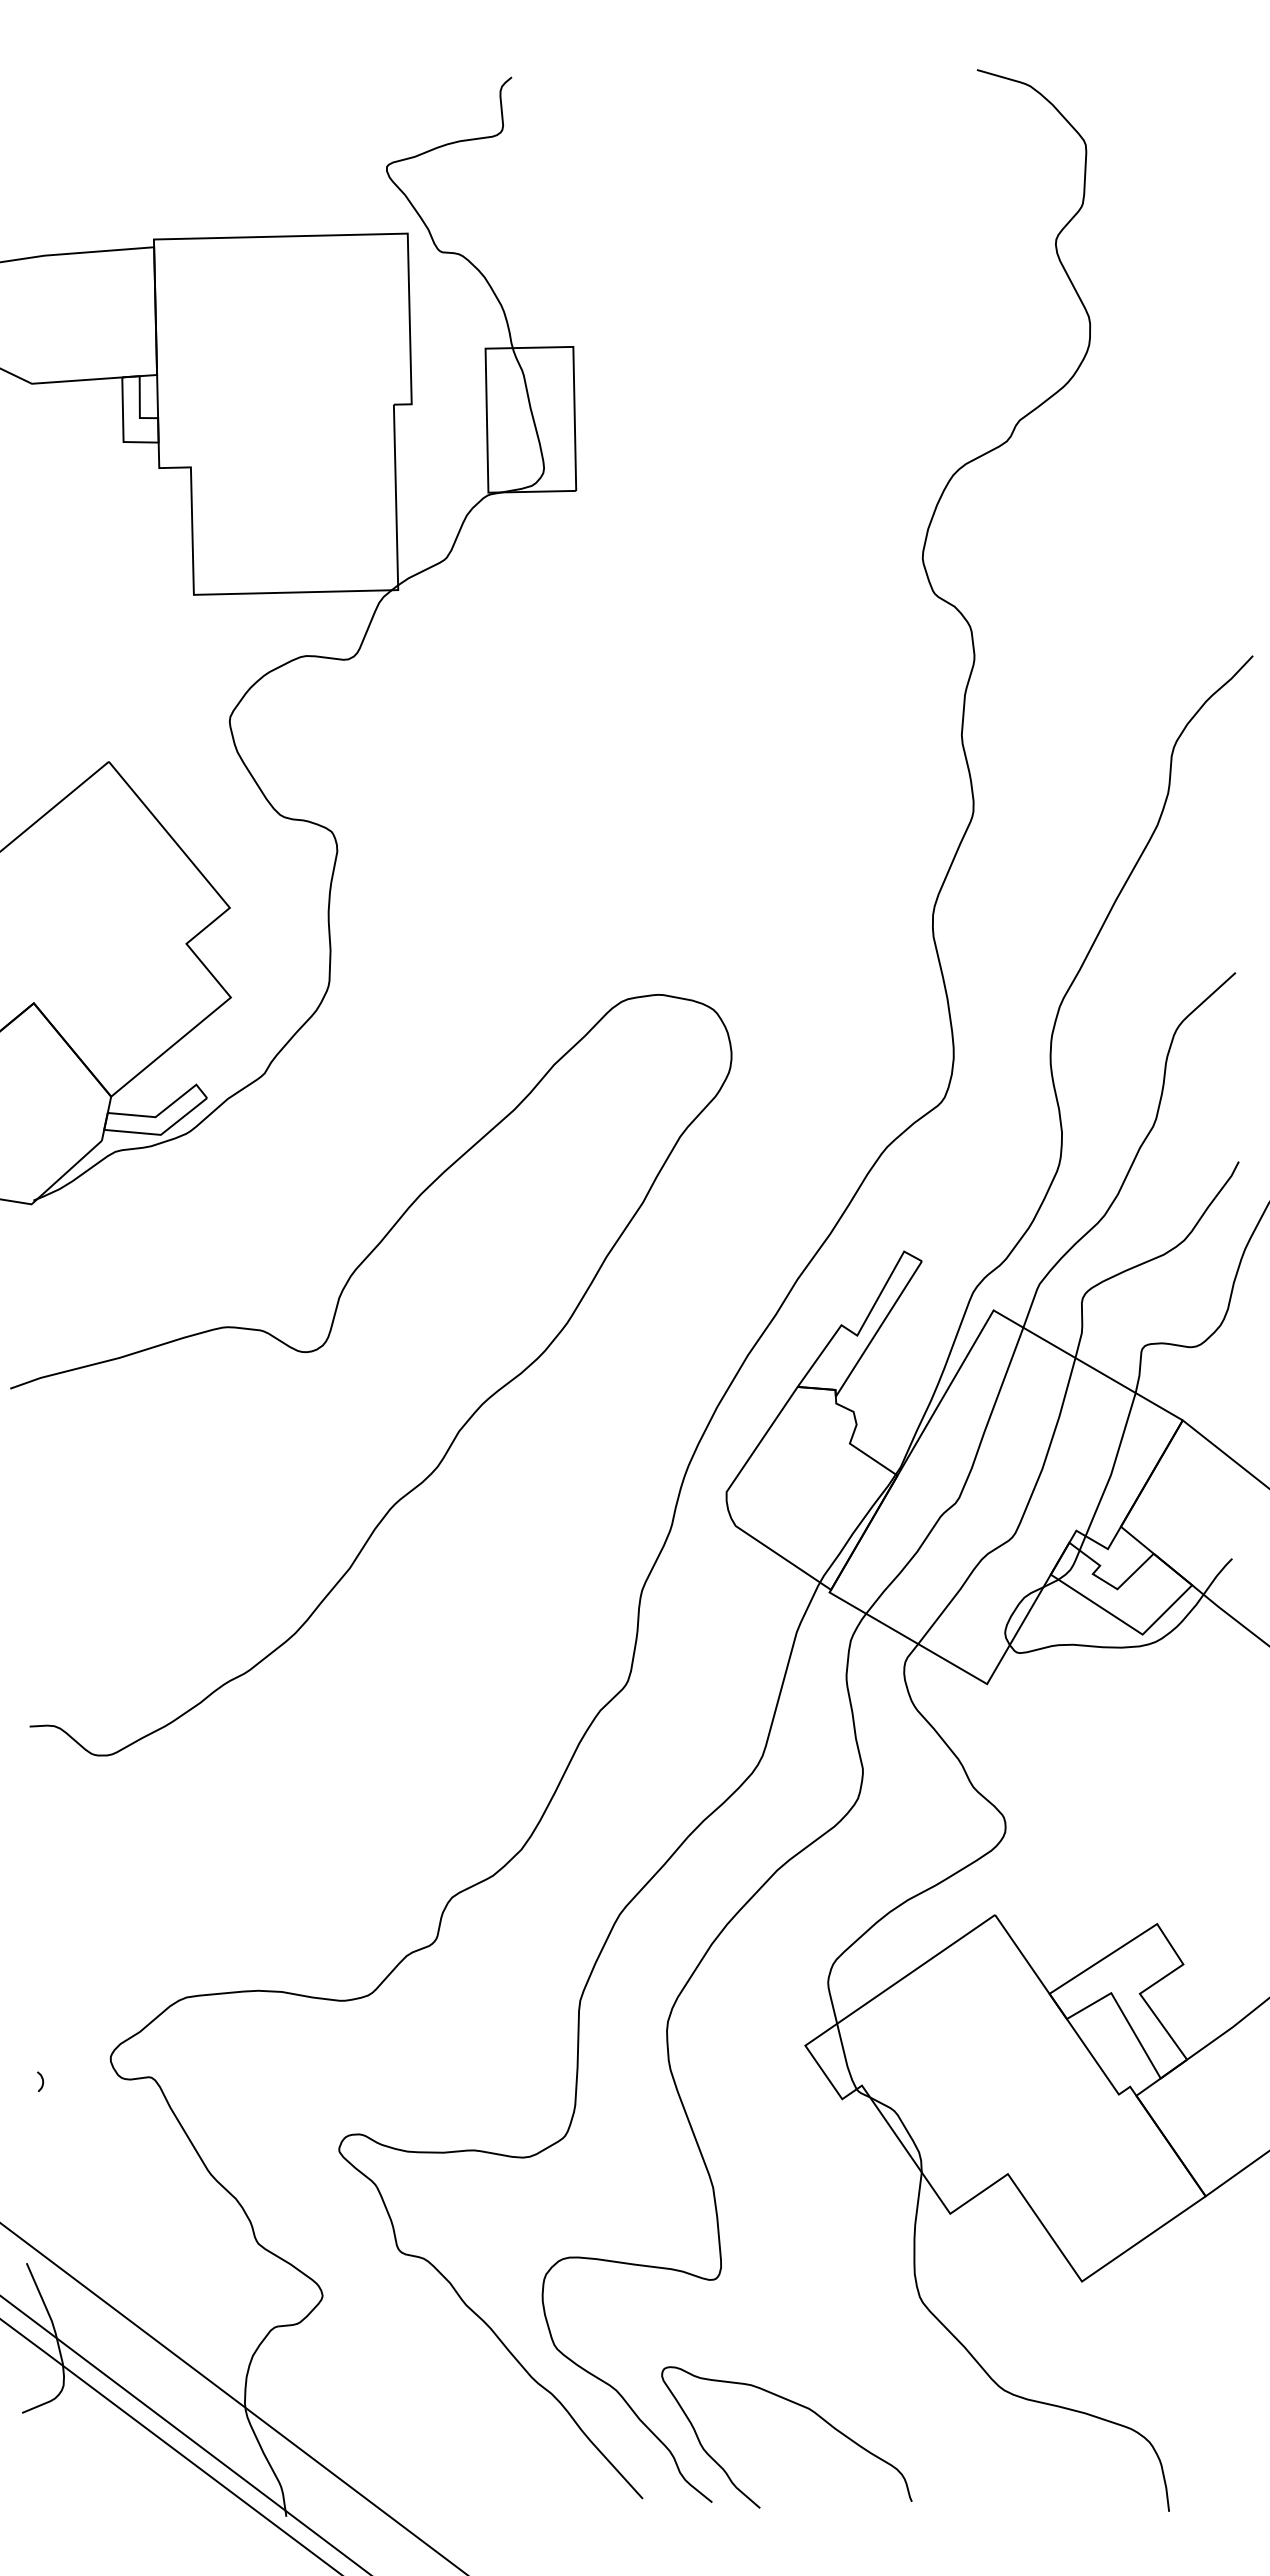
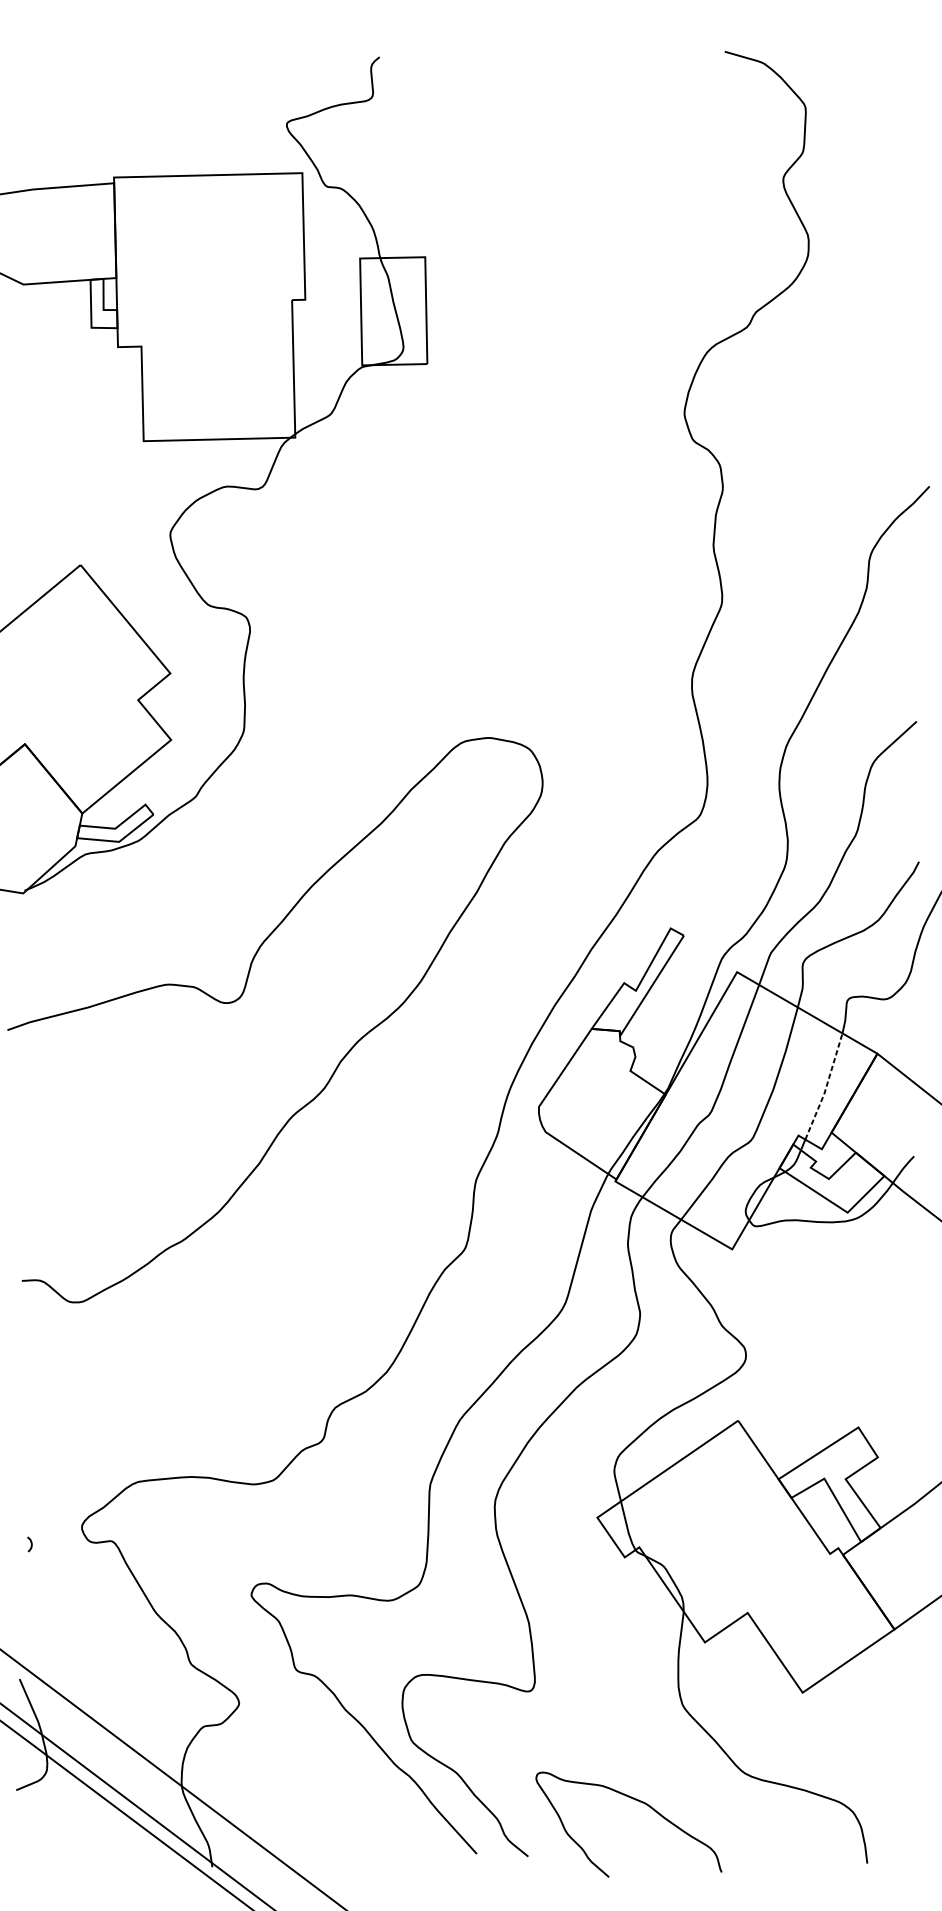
line: (1113, 1466) -> (826, 1087), solid -> dashed
curve: (800, 2406) -> (639, 1801), moved

